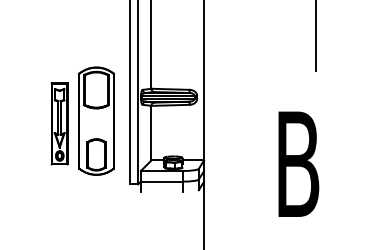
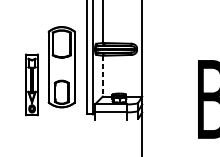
part: (59, 123) -> (31, 84), moved
line: (151, 133) -> (102, 76), solid -> dashed

